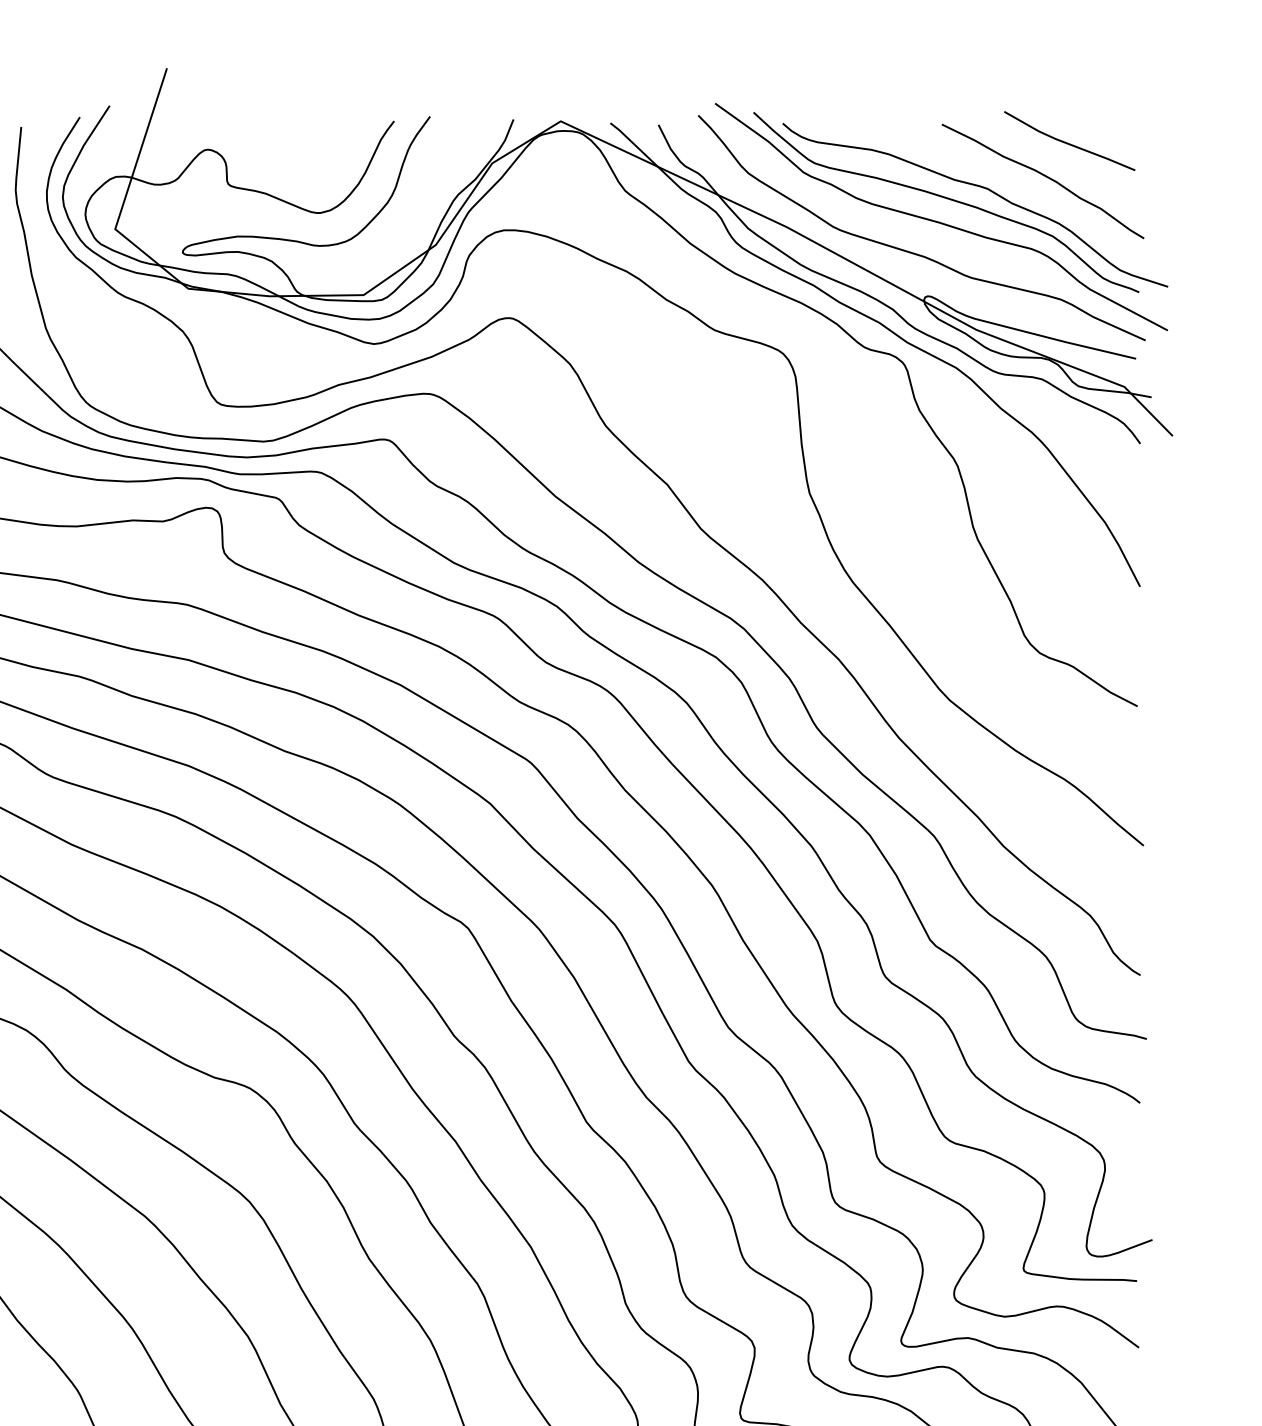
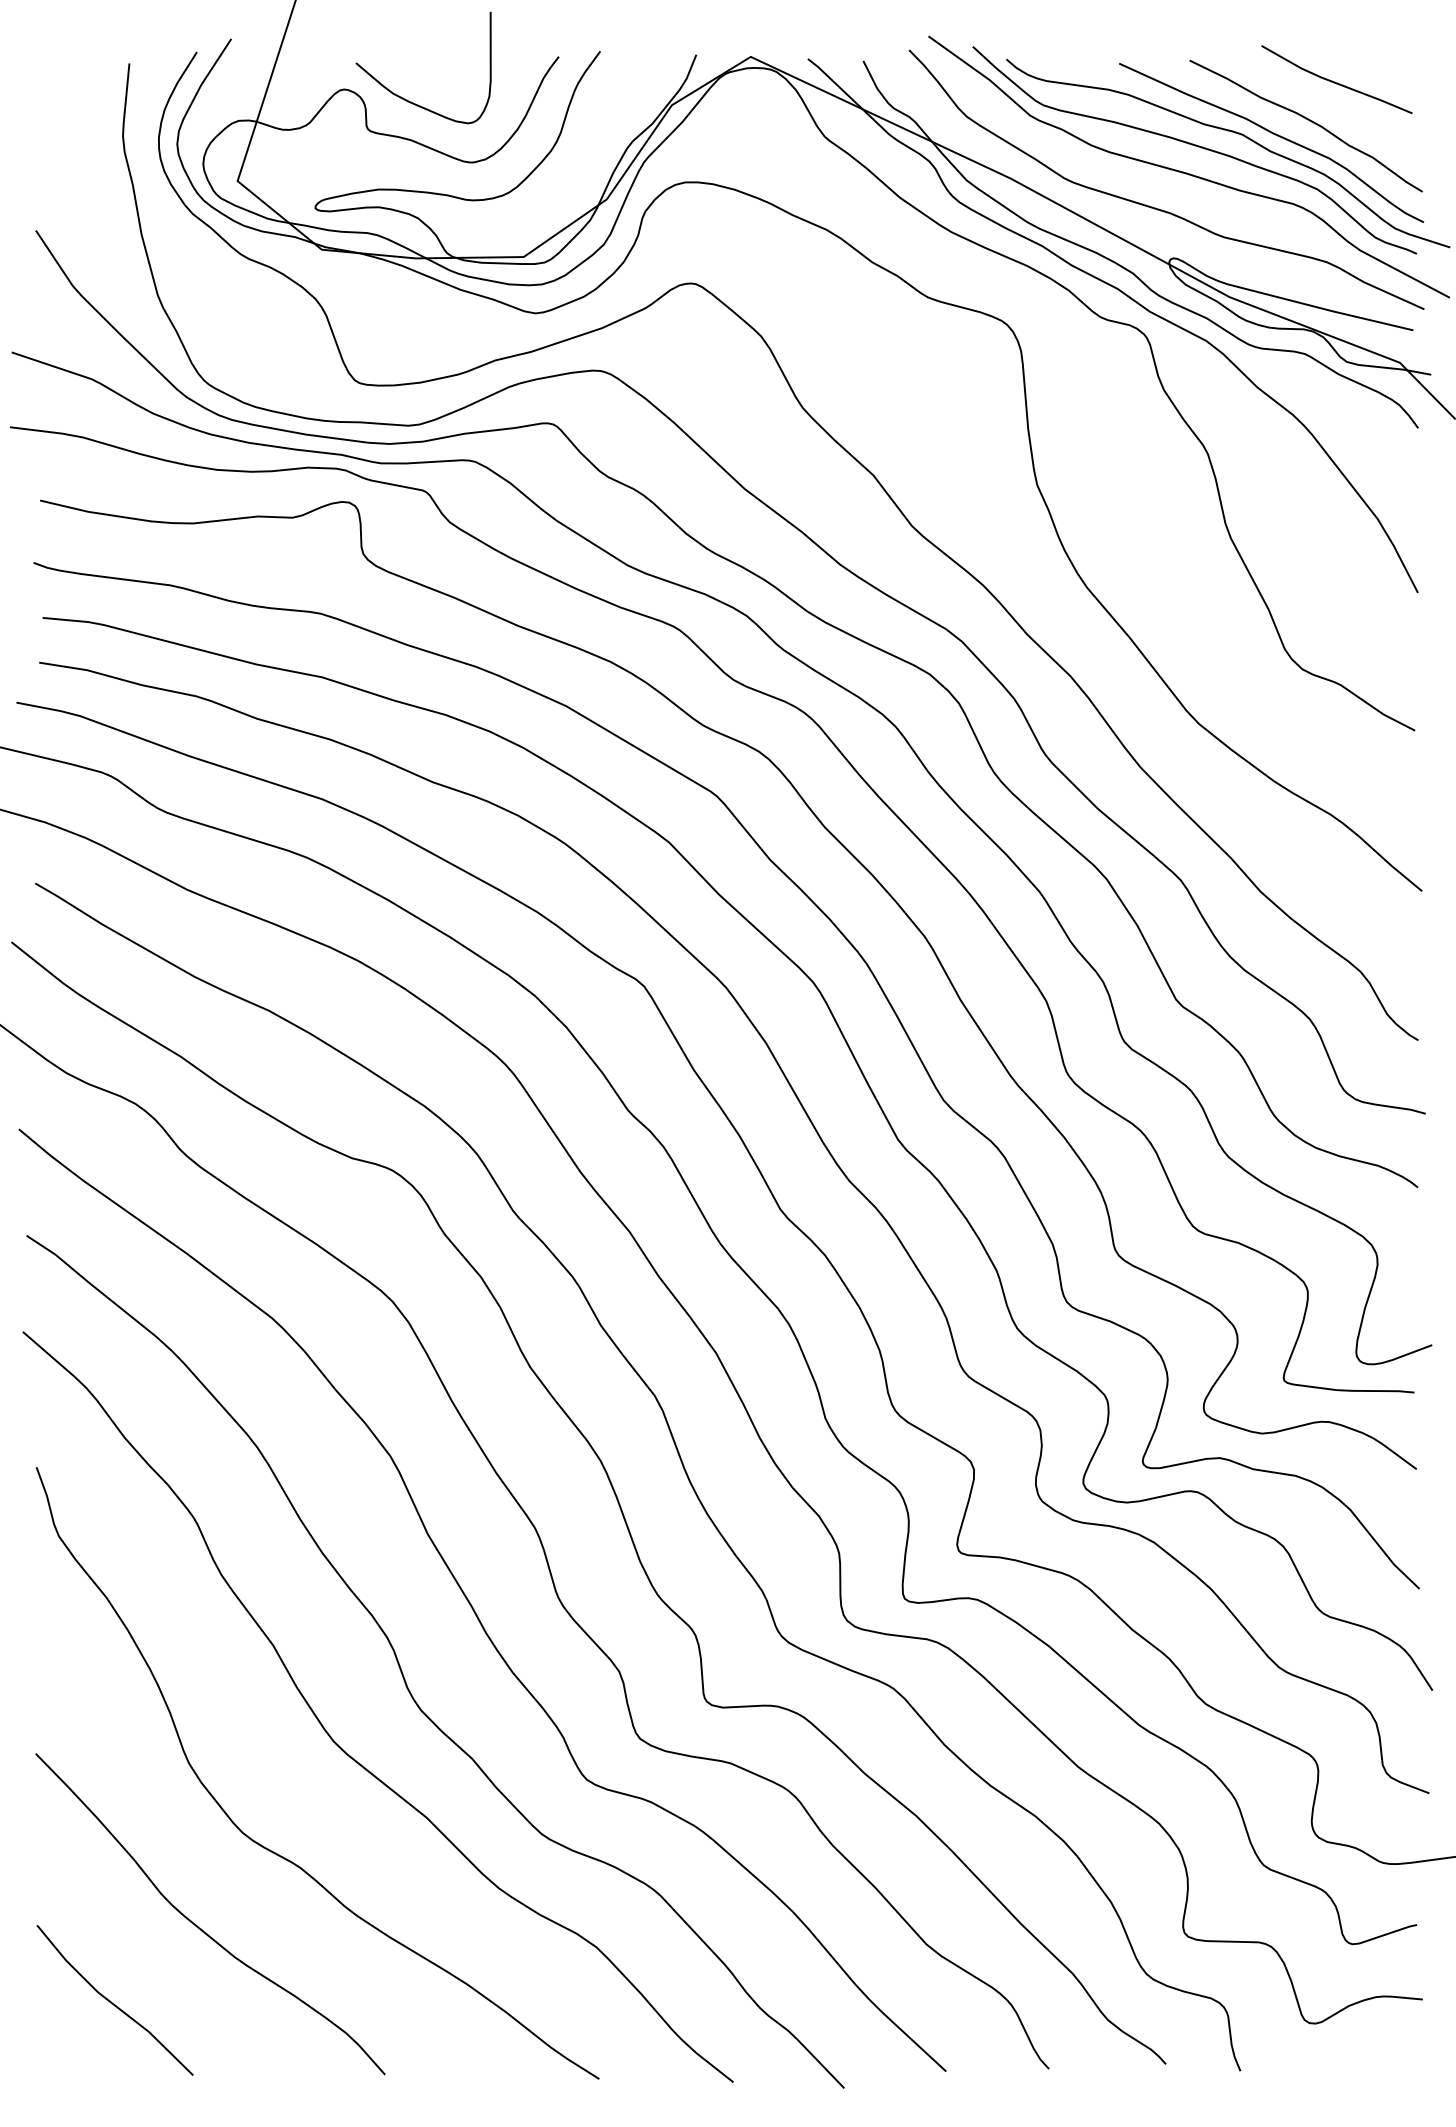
curve: (261, 157) -> (405, 98), added
curve: (1013, 188) -> (1272, 134), added

